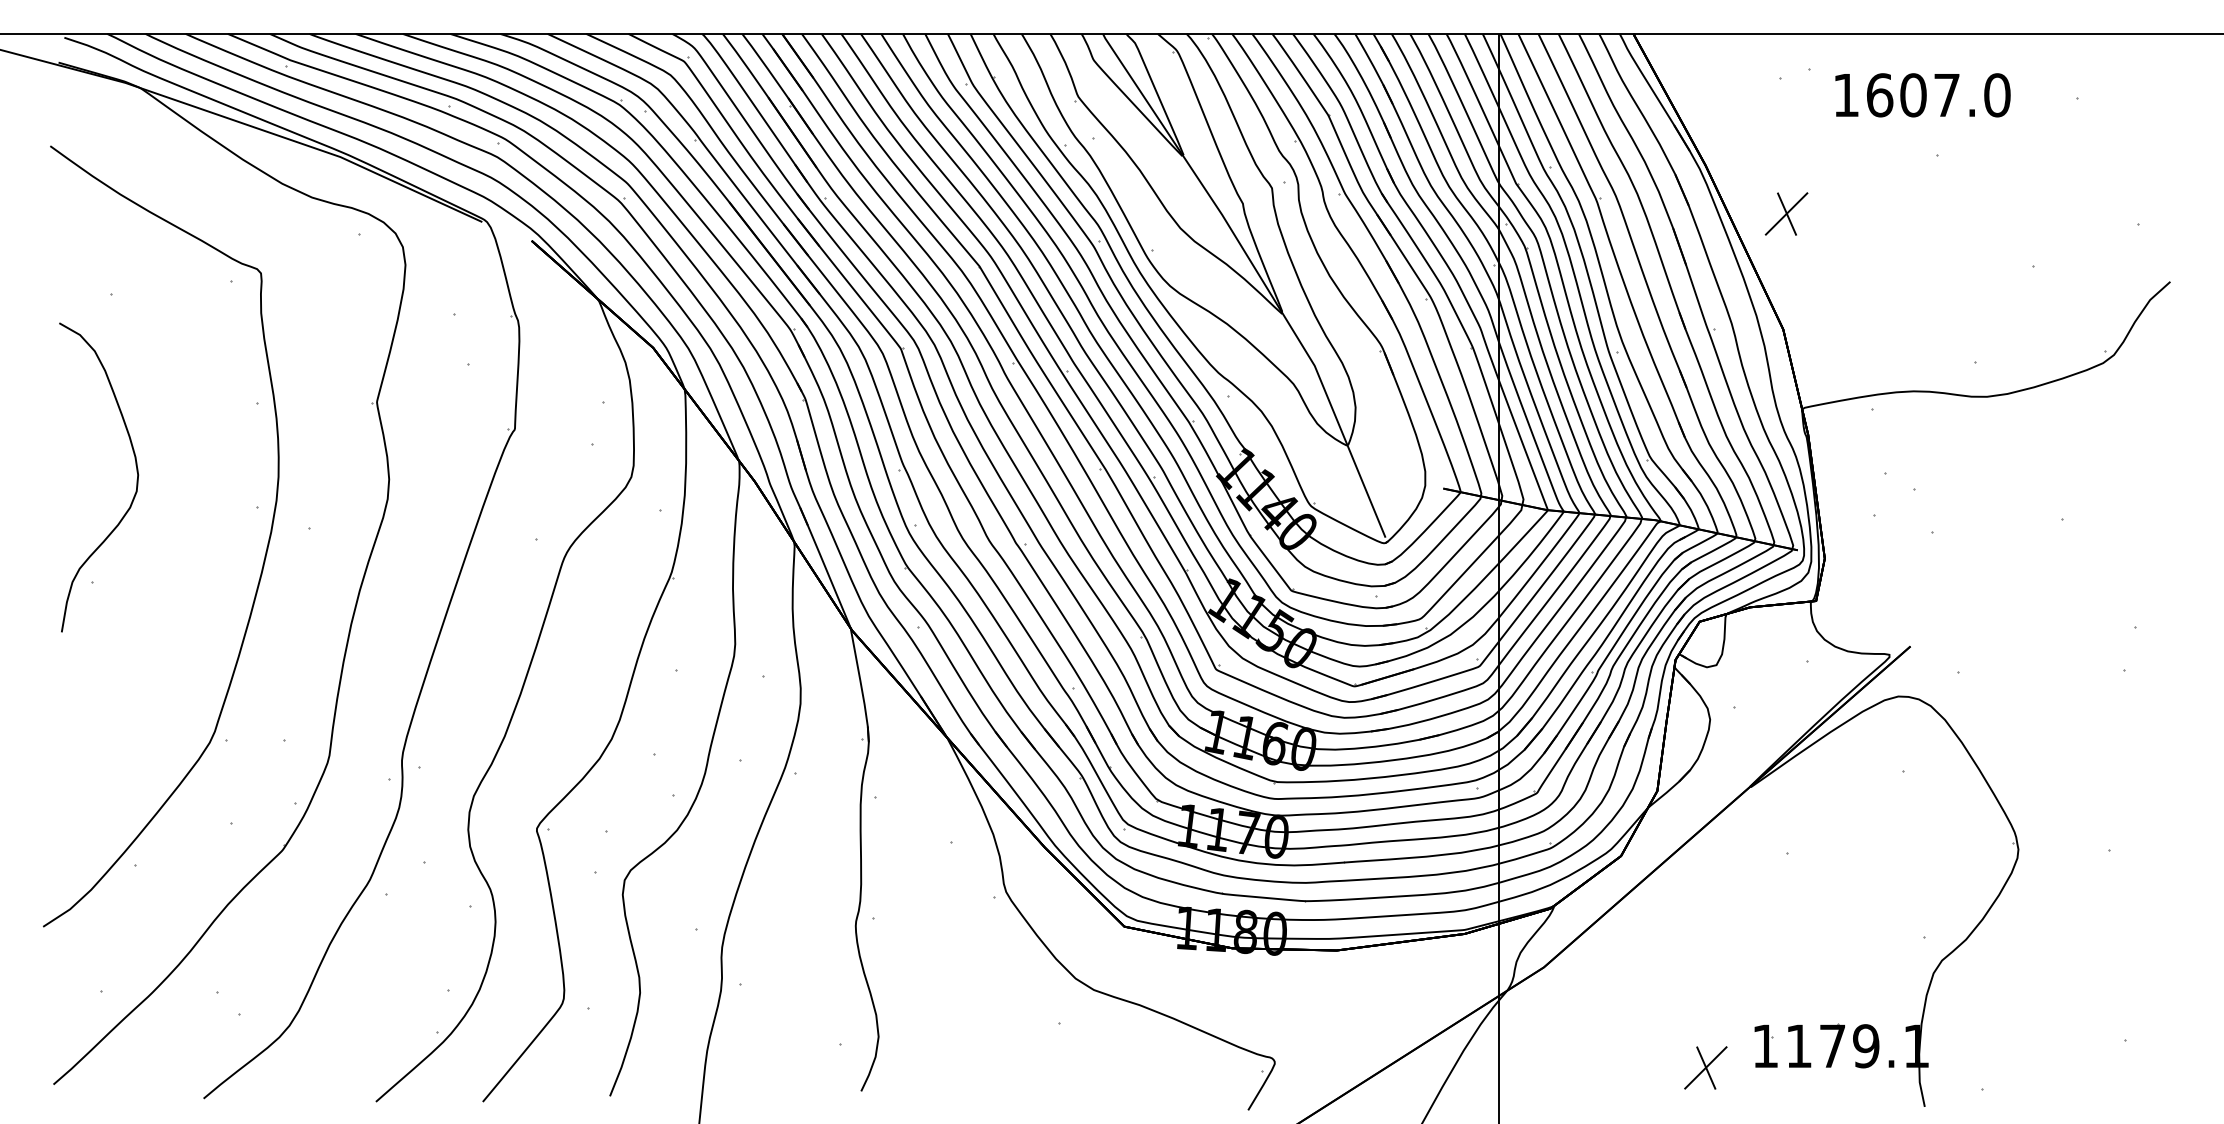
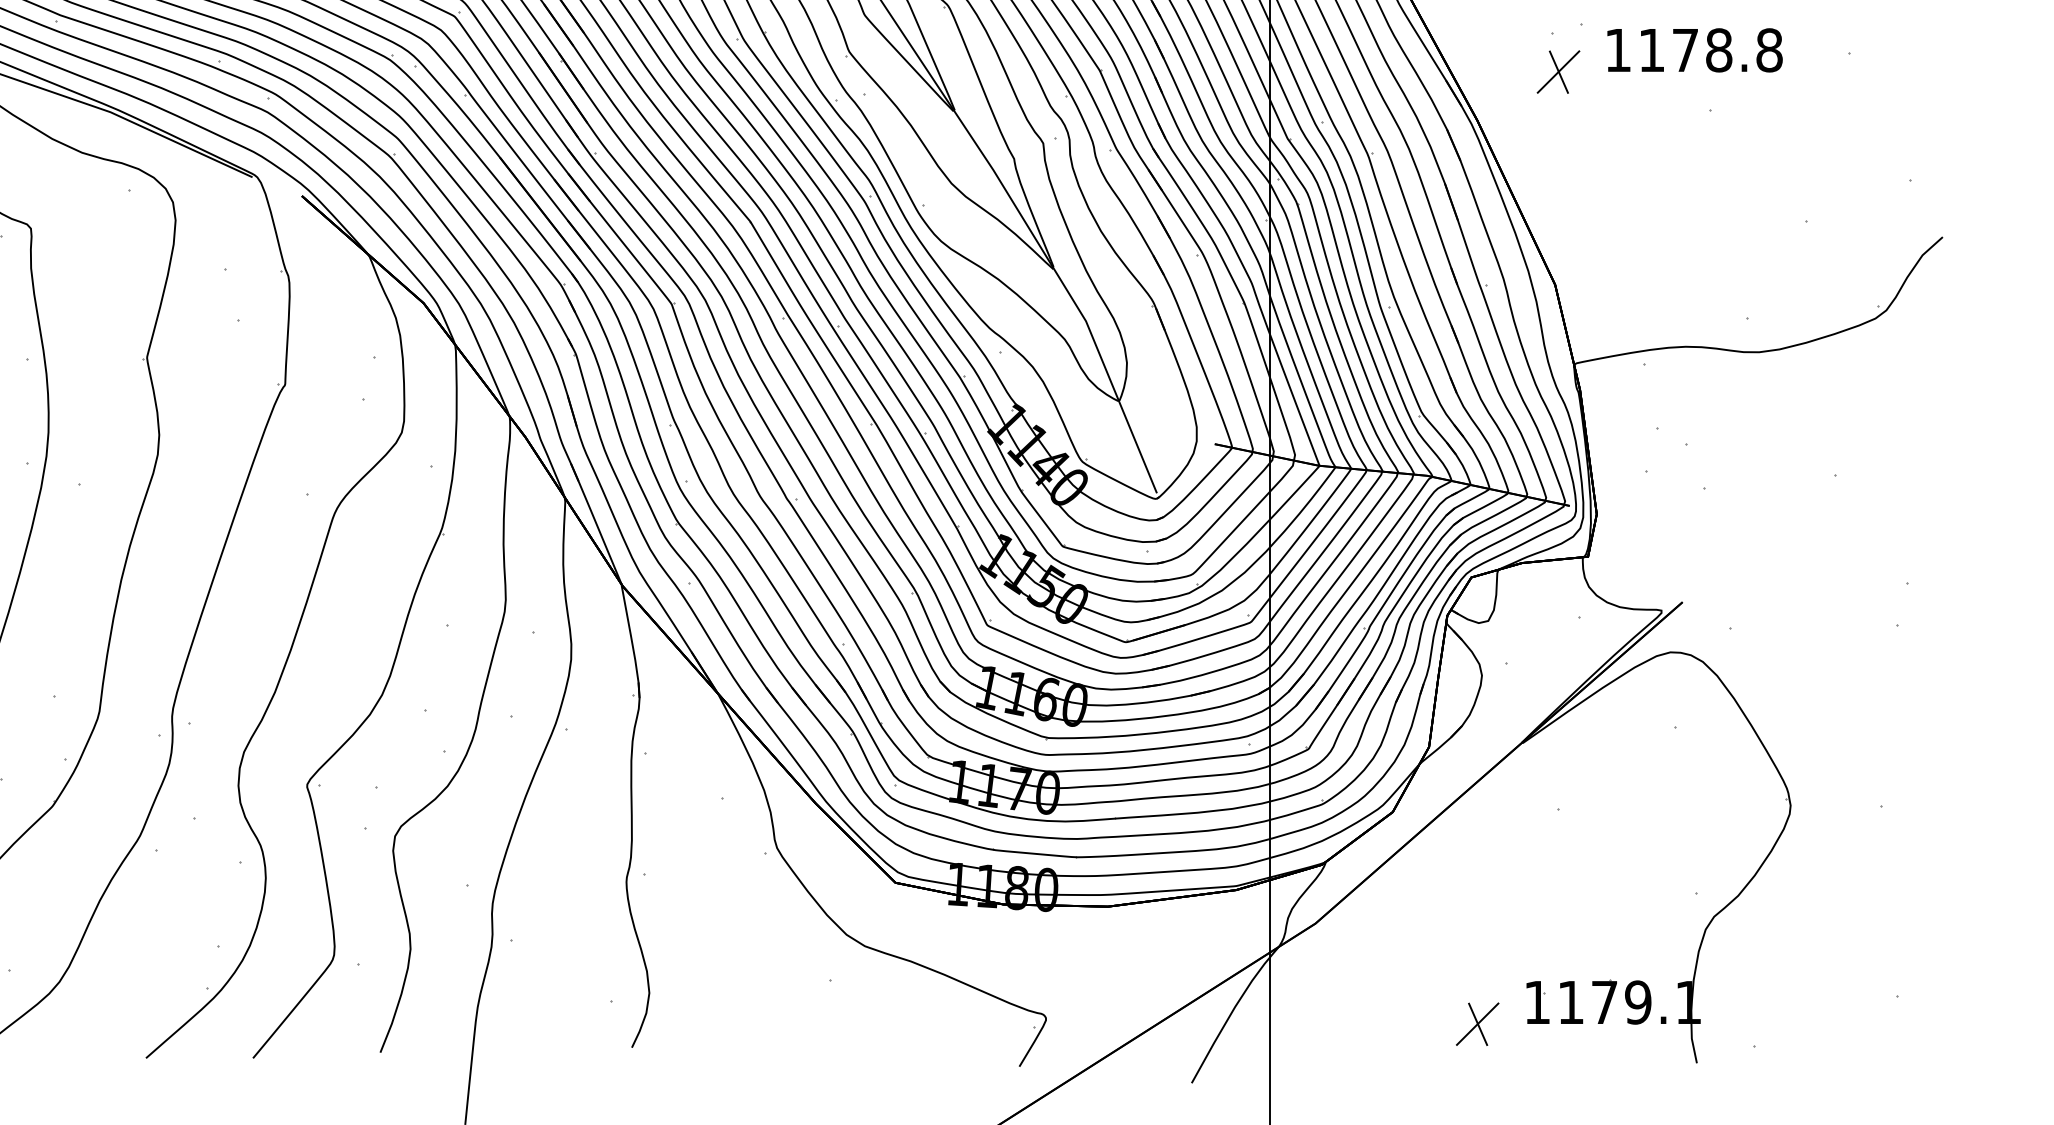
text: (1938, 95) -> (1710, 50), 1607.0 -> 1178.8
part: (1786, 213) -> (1558, 71), moved

